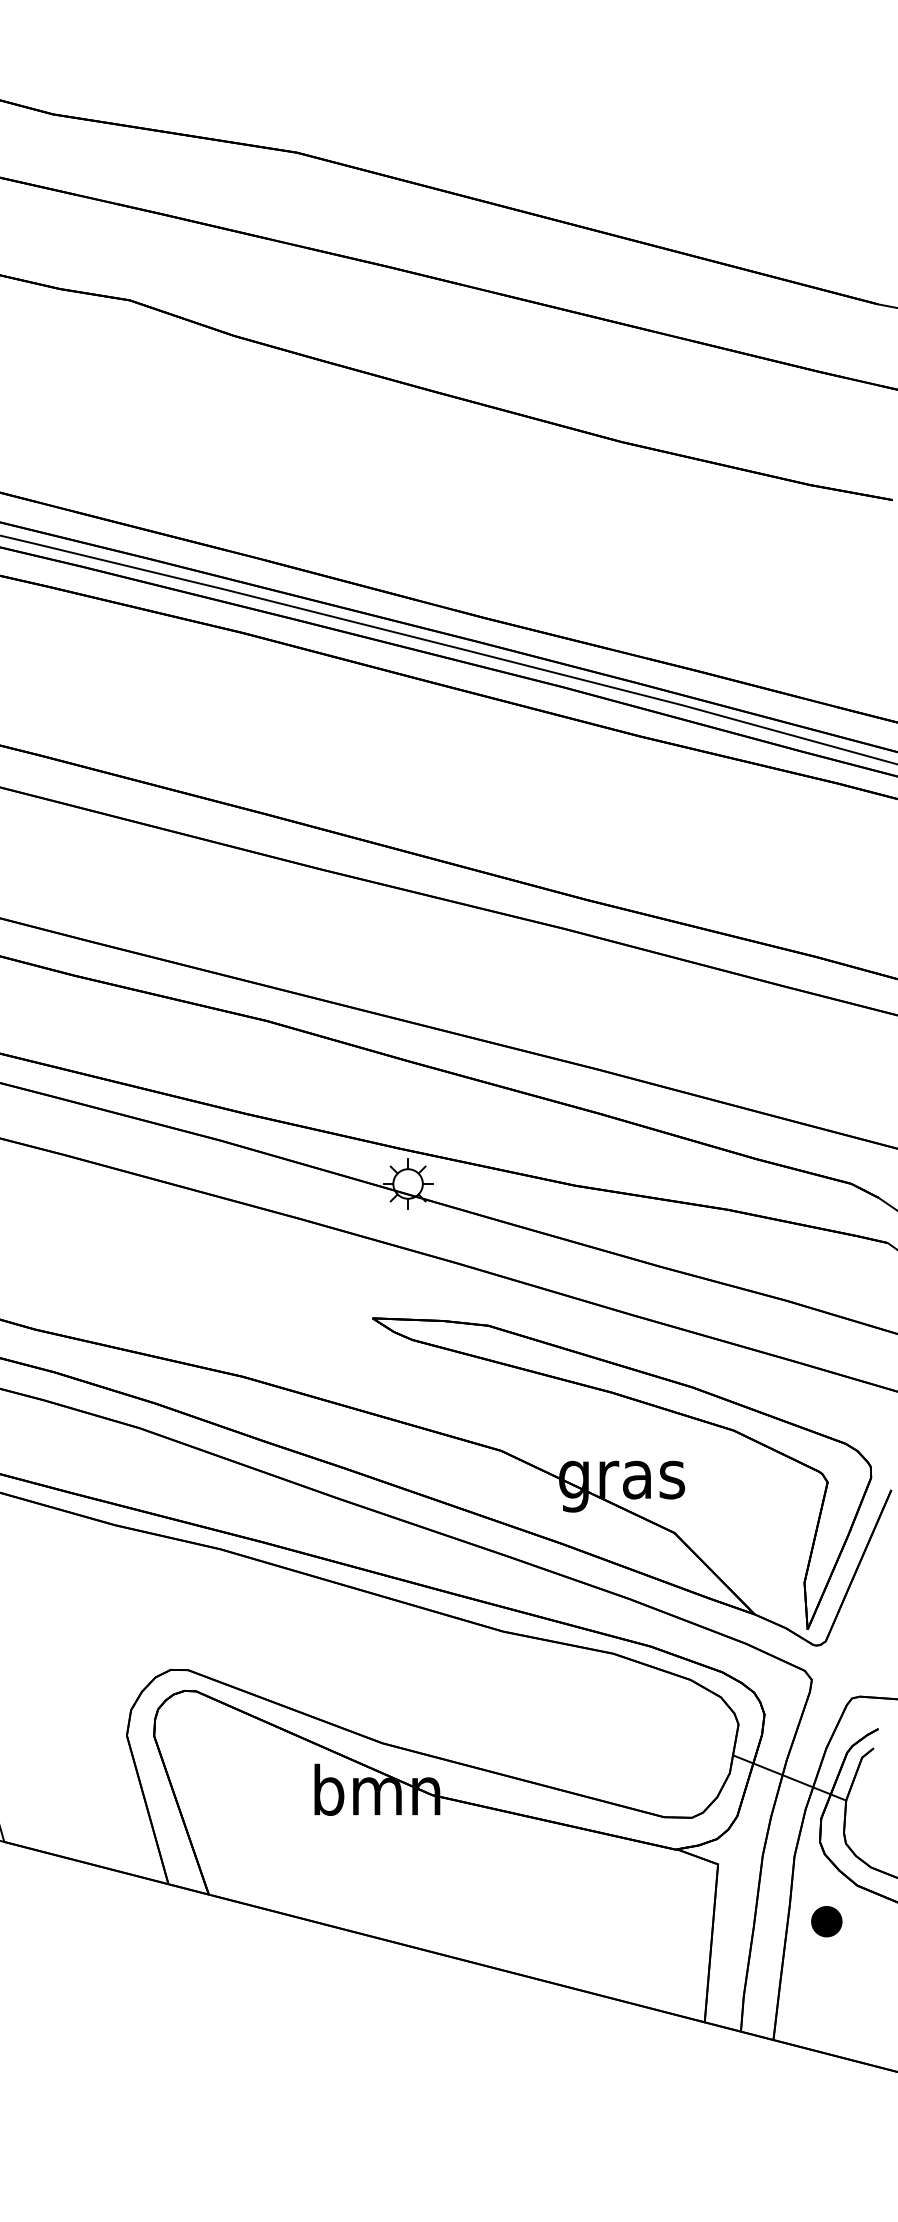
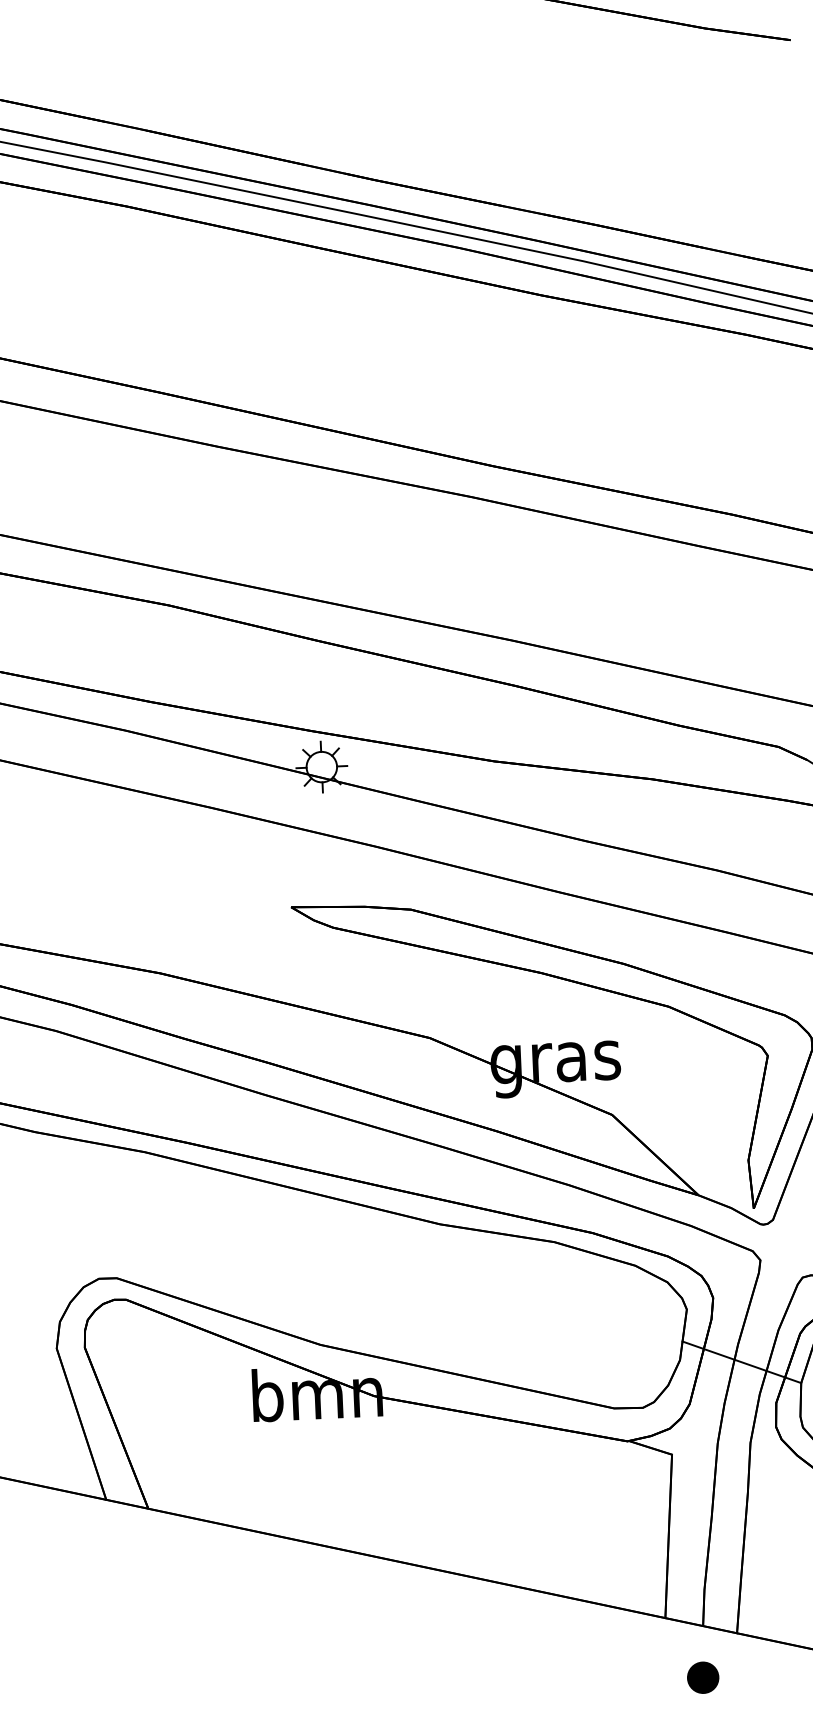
part: (826, 1921) -> (702, 1677), moved

